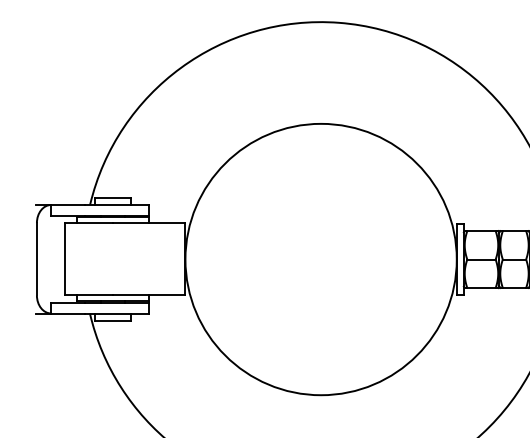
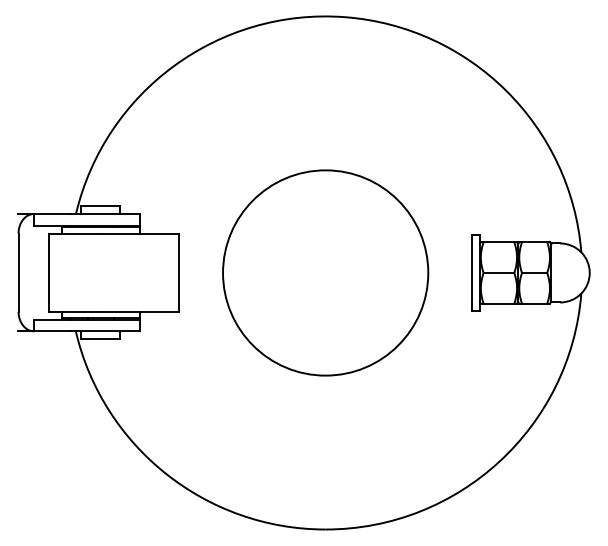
circle: (320, 259) -> (325, 272), size x0.7

